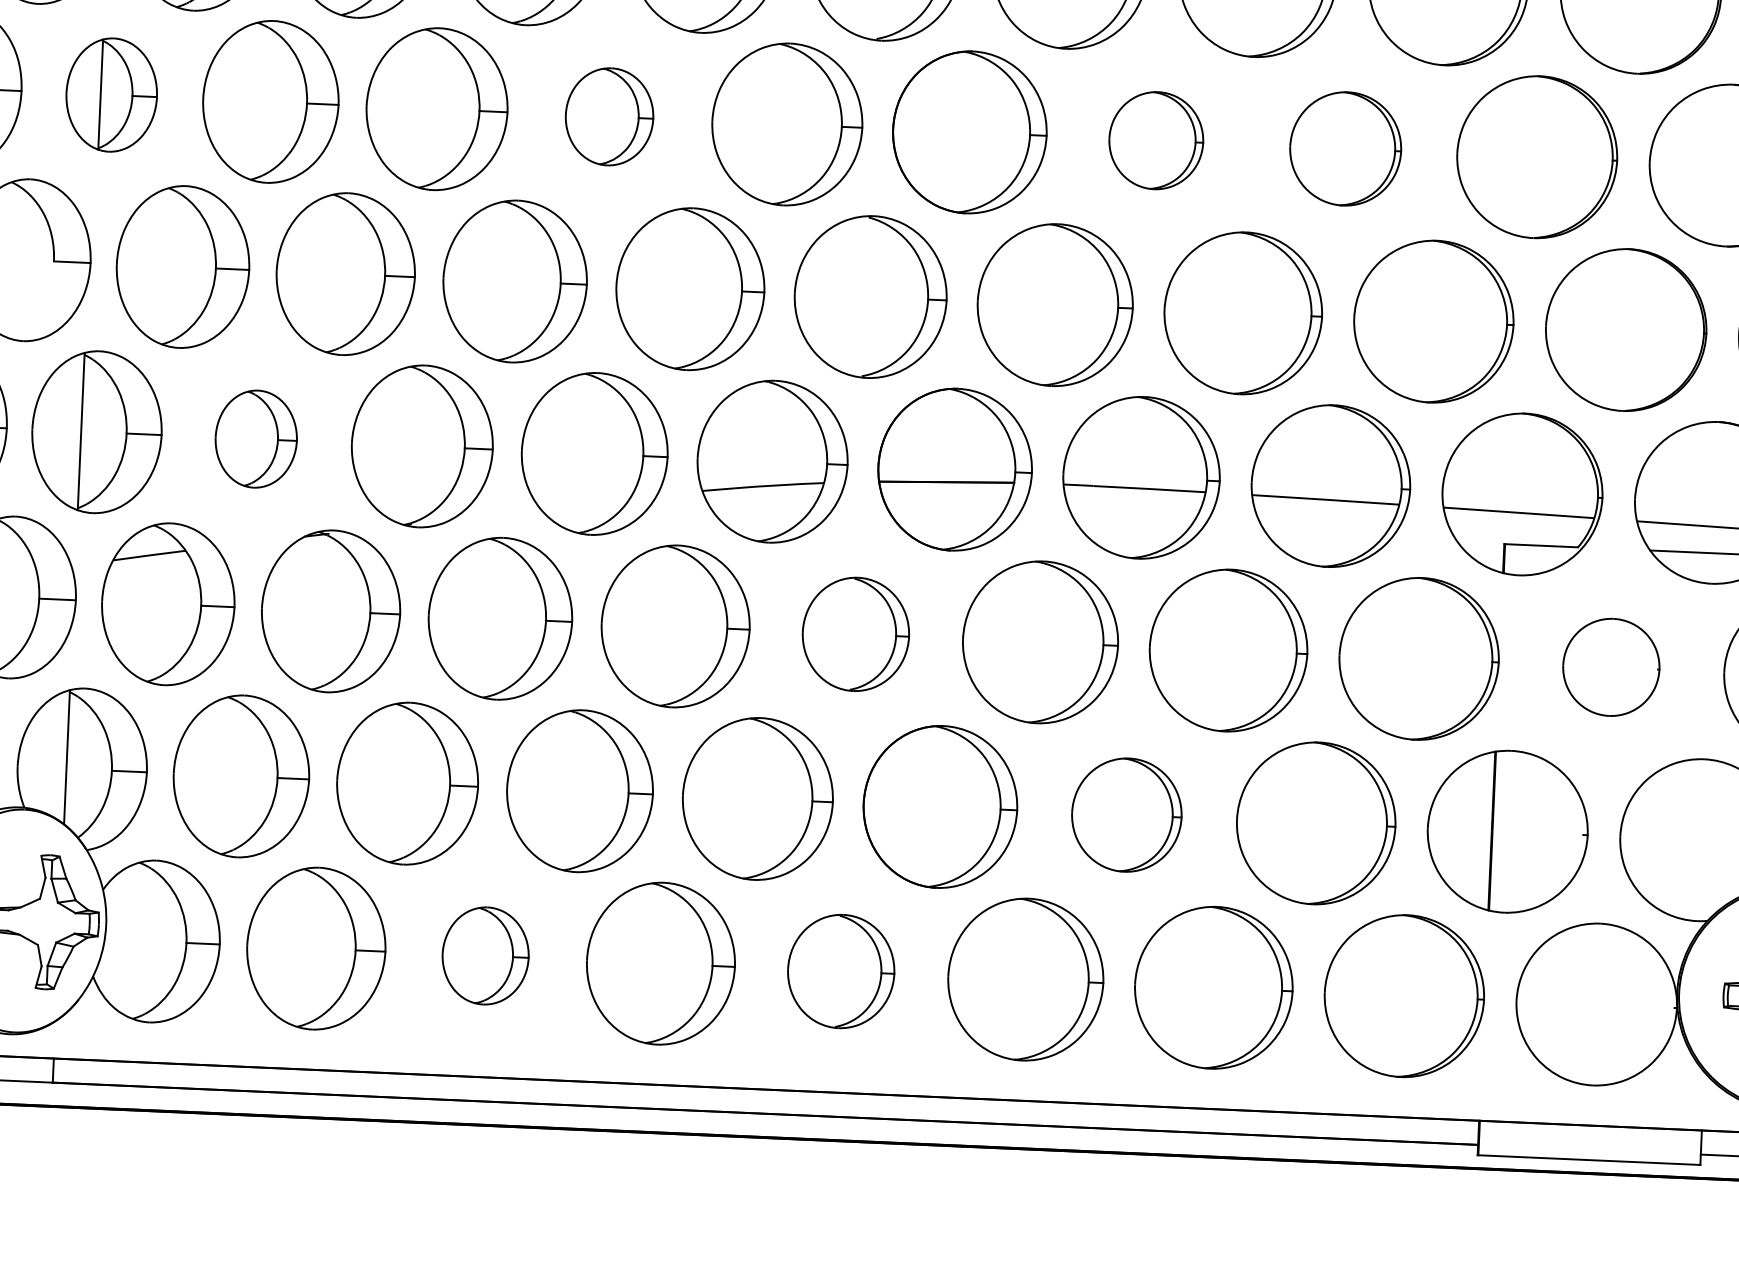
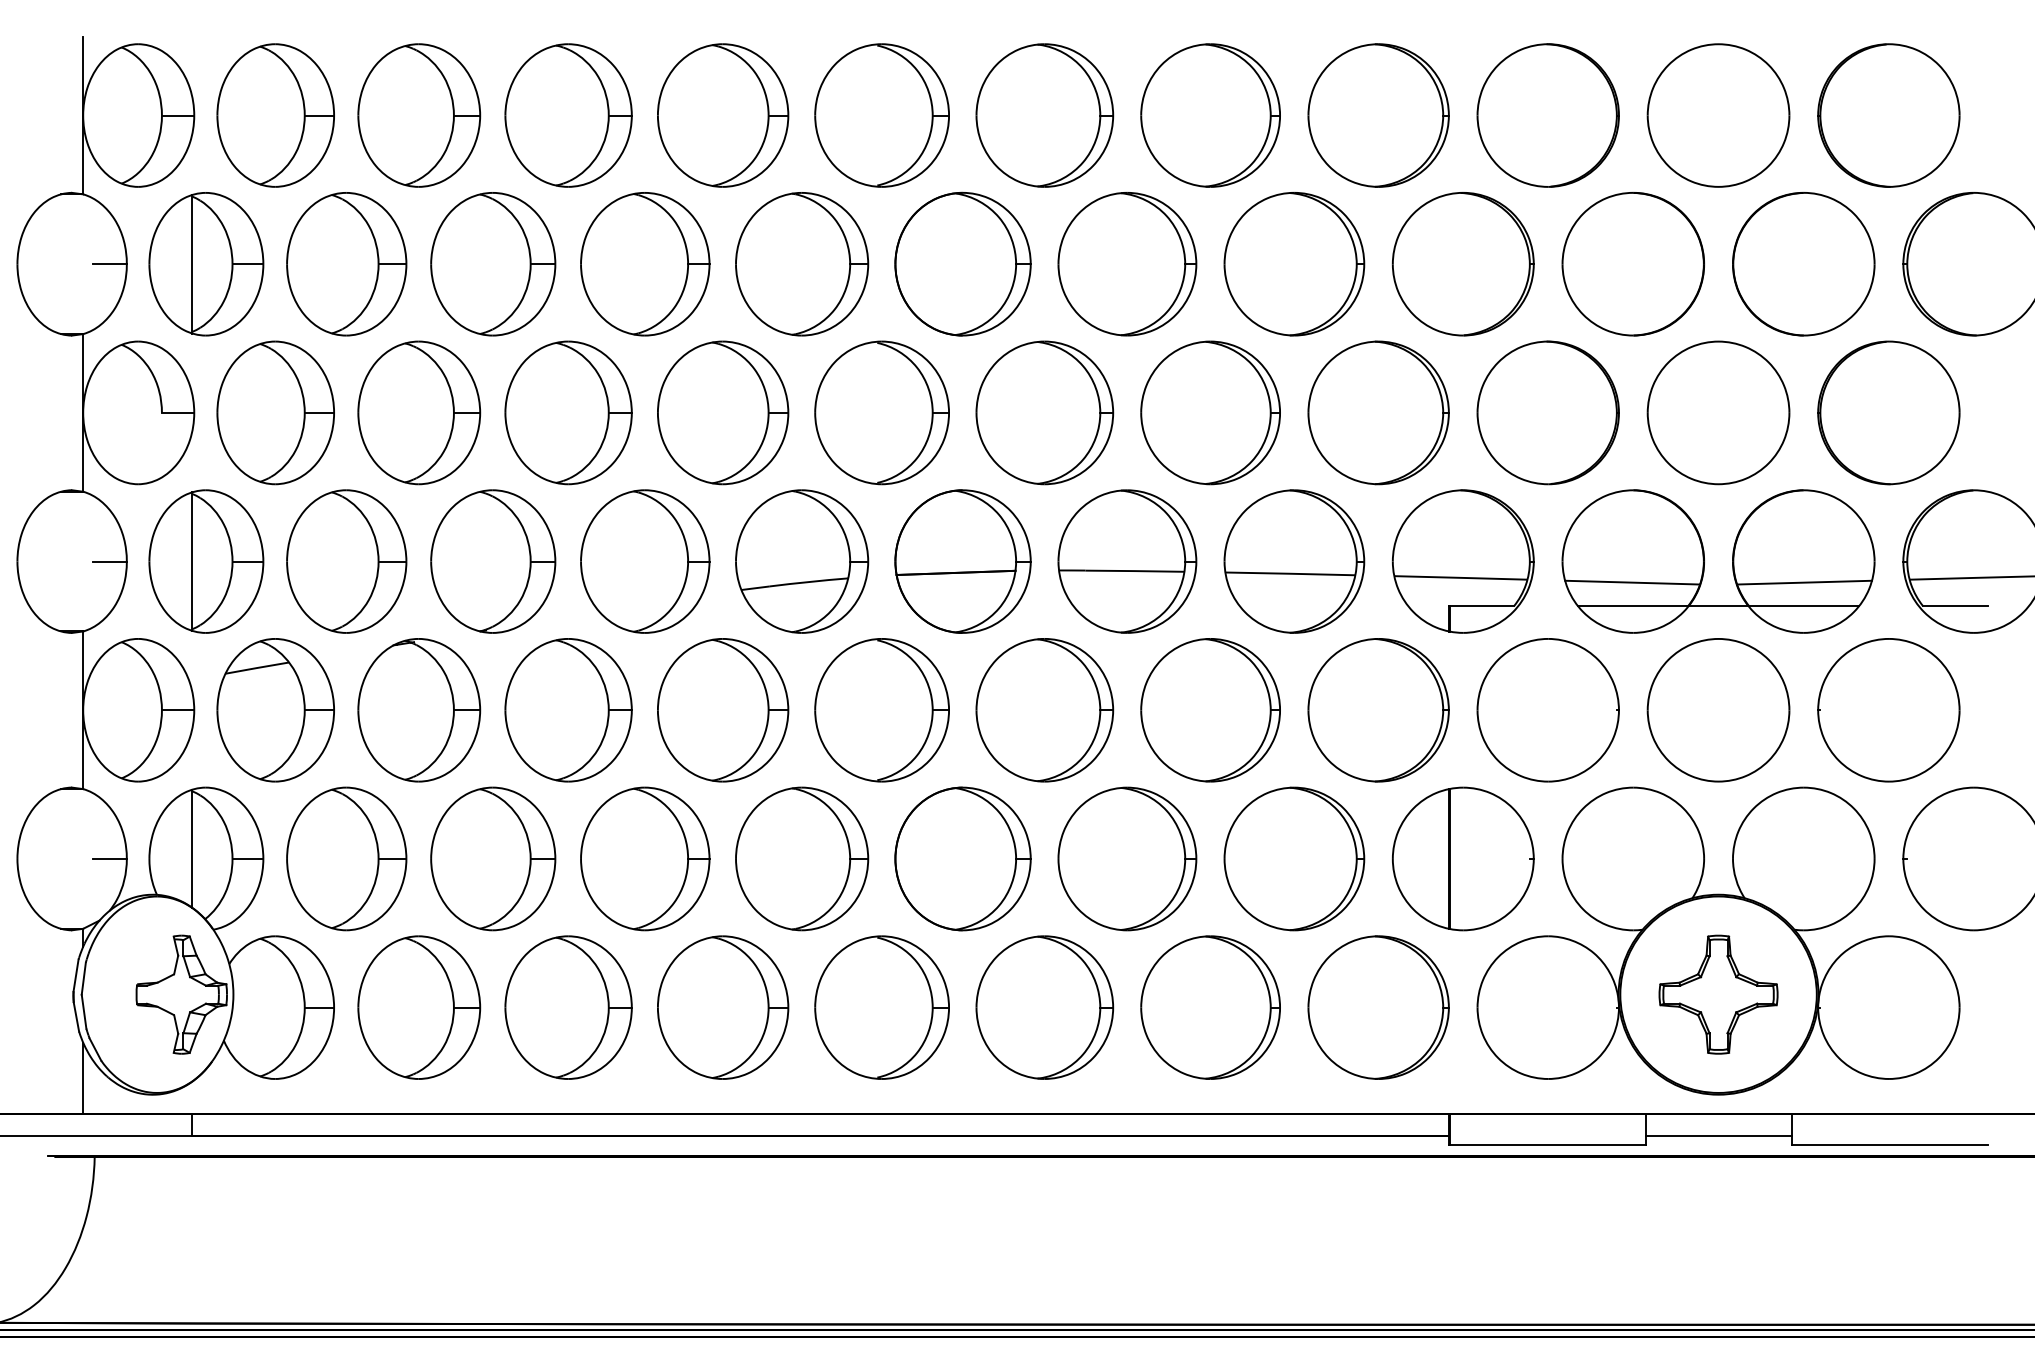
part: (111, 95) -> (206, 264), size x1.43
part: (609, 117) -> (645, 264), size x1.67
part: (1156, 140) -> (1127, 264), size x1.67
part: (1345, 149) -> (1294, 264), size x1.43
part: (255, 439) -> (346, 561), size x1.67
part: (855, 634) -> (881, 710), size x1.43
part: (1610, 667) -> (1547, 710), size x1.67
part: (1126, 814) -> (1127, 858), size x1.43
part: (485, 955) -> (568, 1007), size x1.67
part: (840, 971) -> (881, 1007), size x1.43

